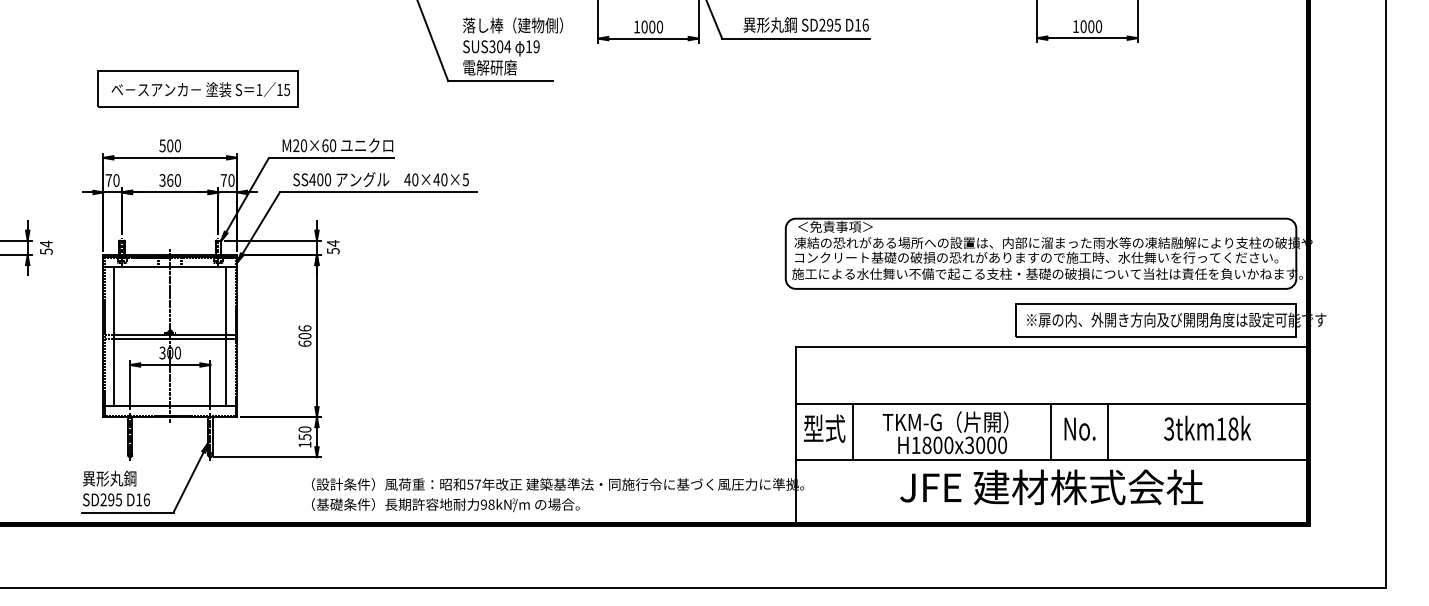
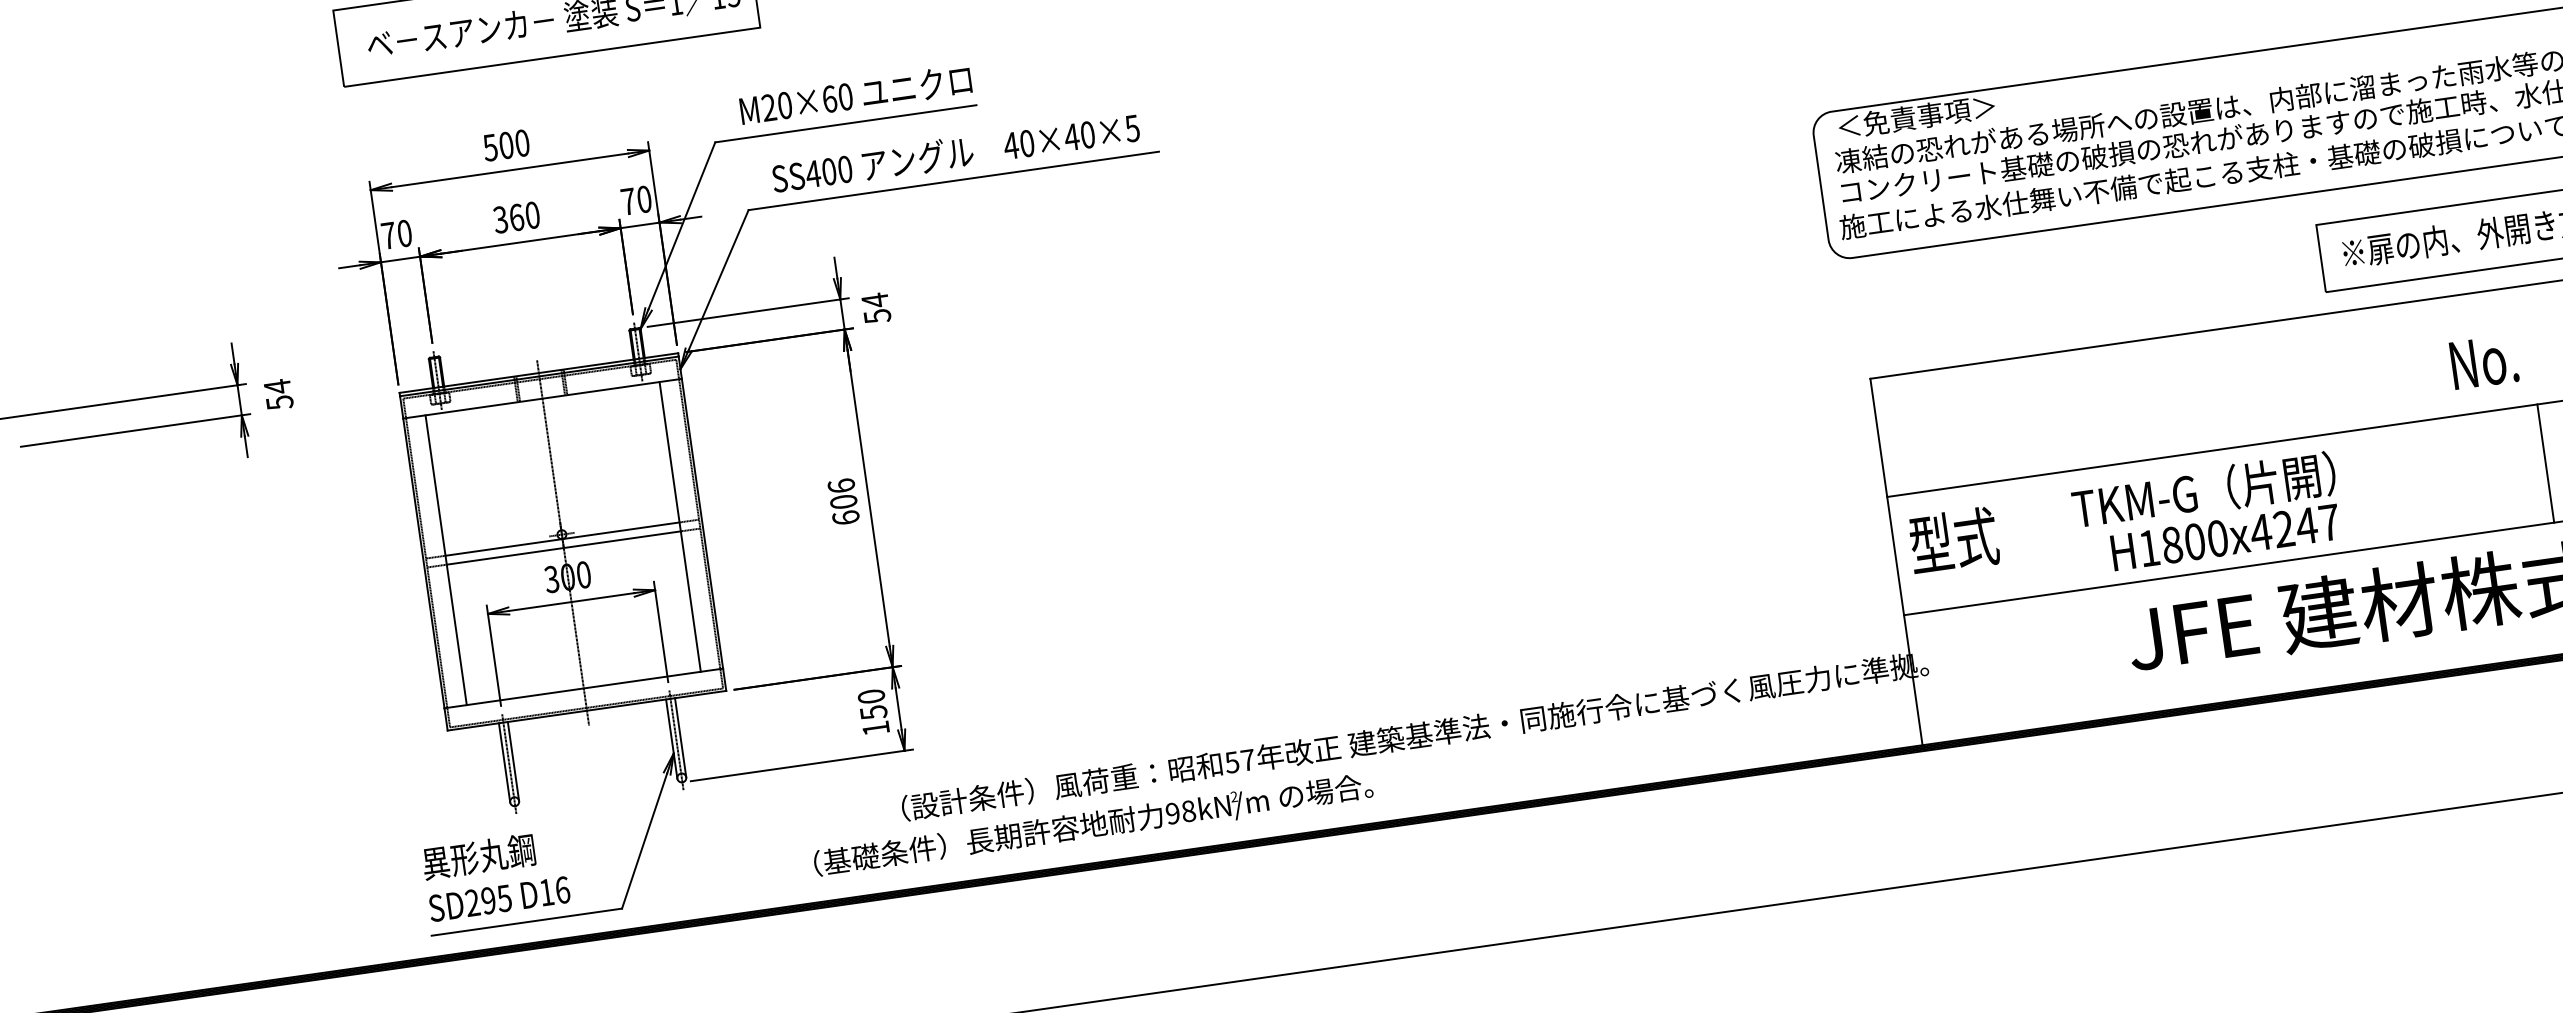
text: (1079, 428) -> (2482, 360), moved
line: (852, 431) -> (2012, 538), removed
line: (1051, 431) -> (2427, 479), removed
text: (985, 445) -> (2294, 528), H1800x3000 -> H1800x4247
text: (445, 505) -> (1092, 826), moved

